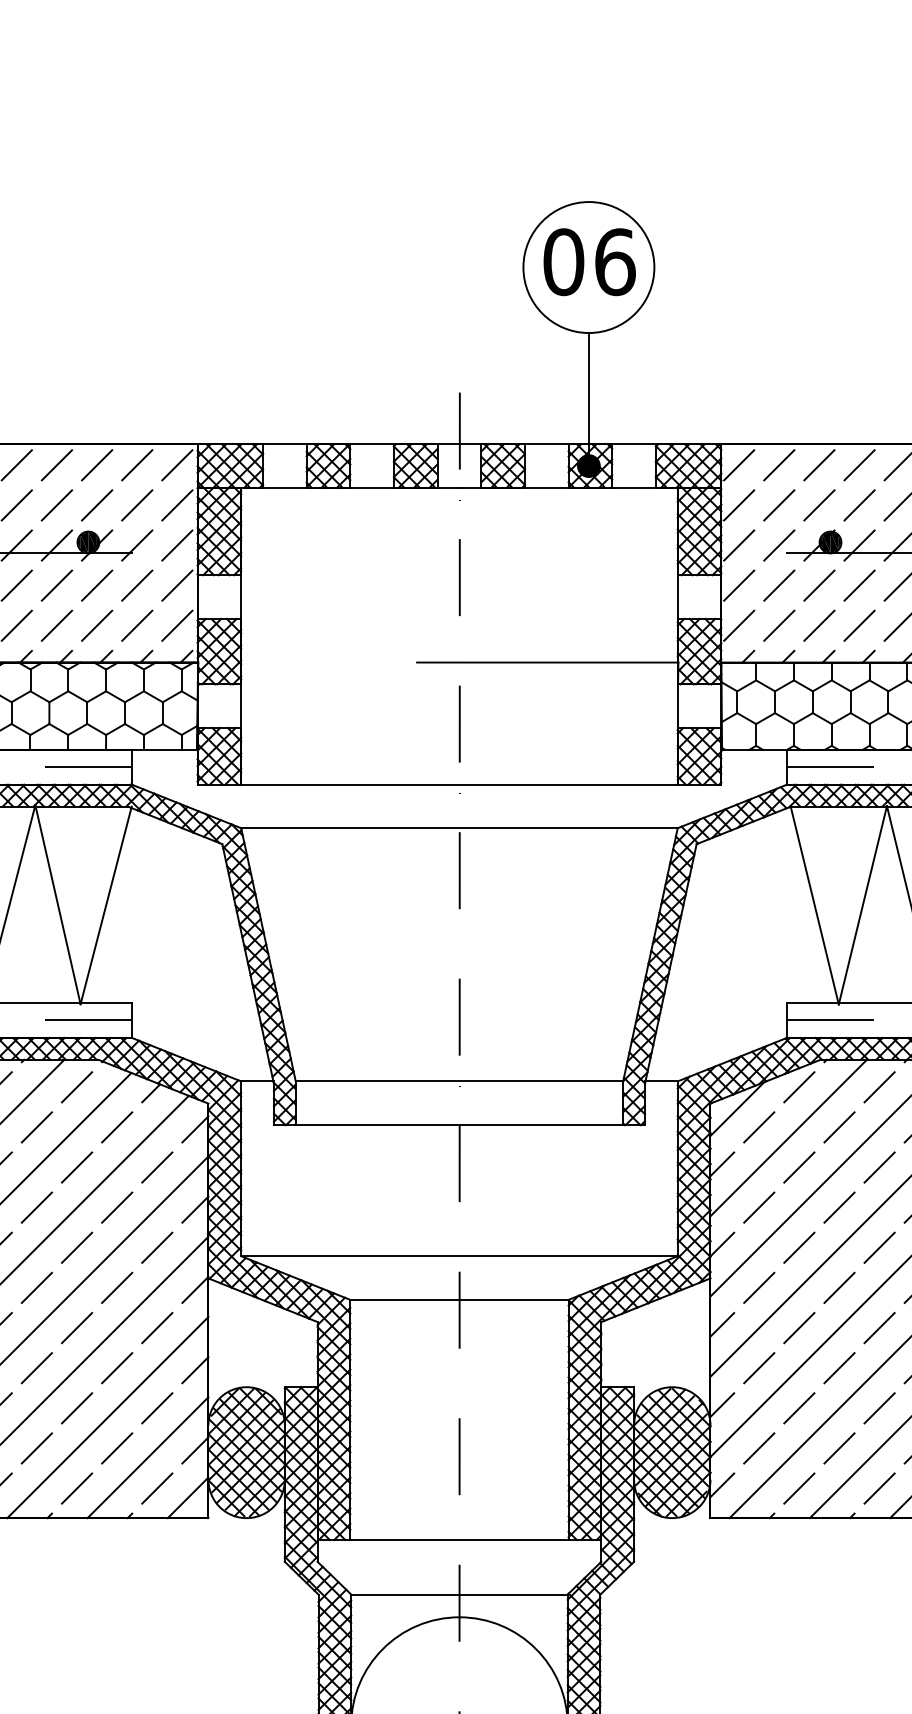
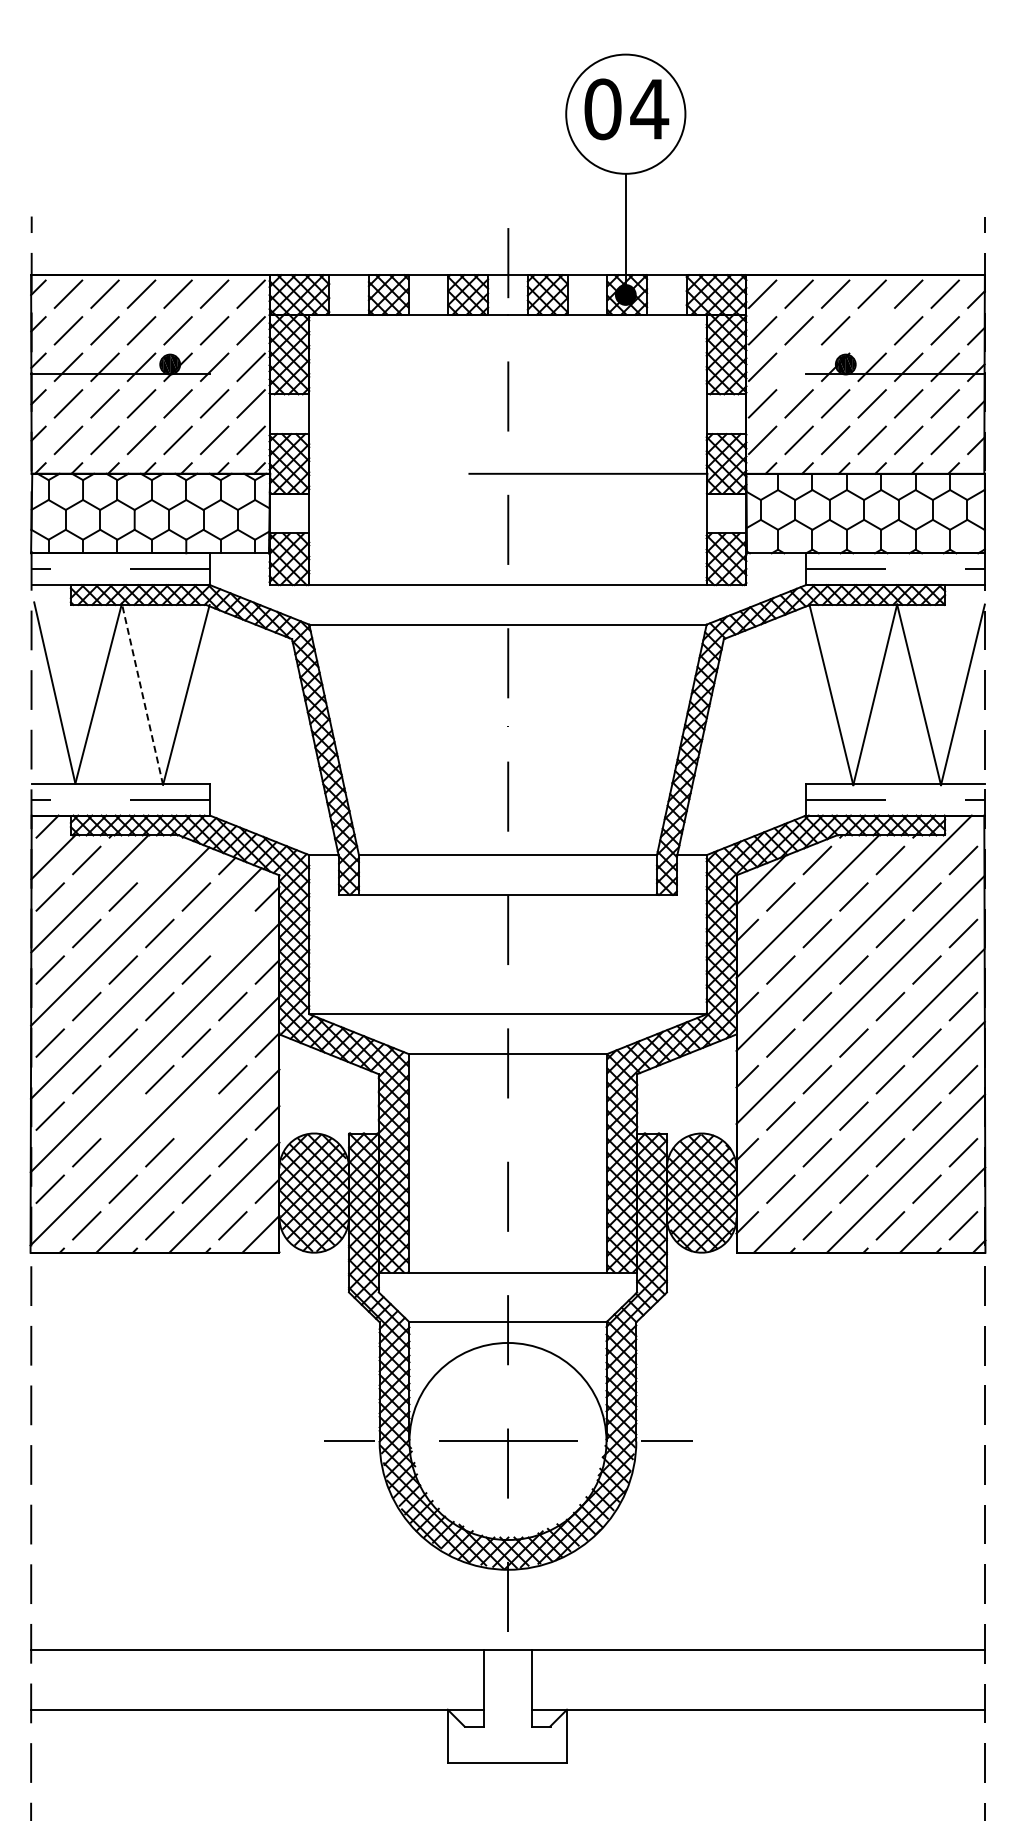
text: (614, 262) -> (649, 109), 06 -> 04
line: (858, 505) -> (871, 330), removed
line: (778, 545) -> (798, 367), removed
line: (57, 904) -> (142, 694), solid -> dashed
line: (76, 1087) -> (159, 860), removed
line: (156, 1167) -> (232, 933), removed
line: (37, 1367) -> (123, 1115), removed
line: (117, 1367) -> (196, 1115), removed

